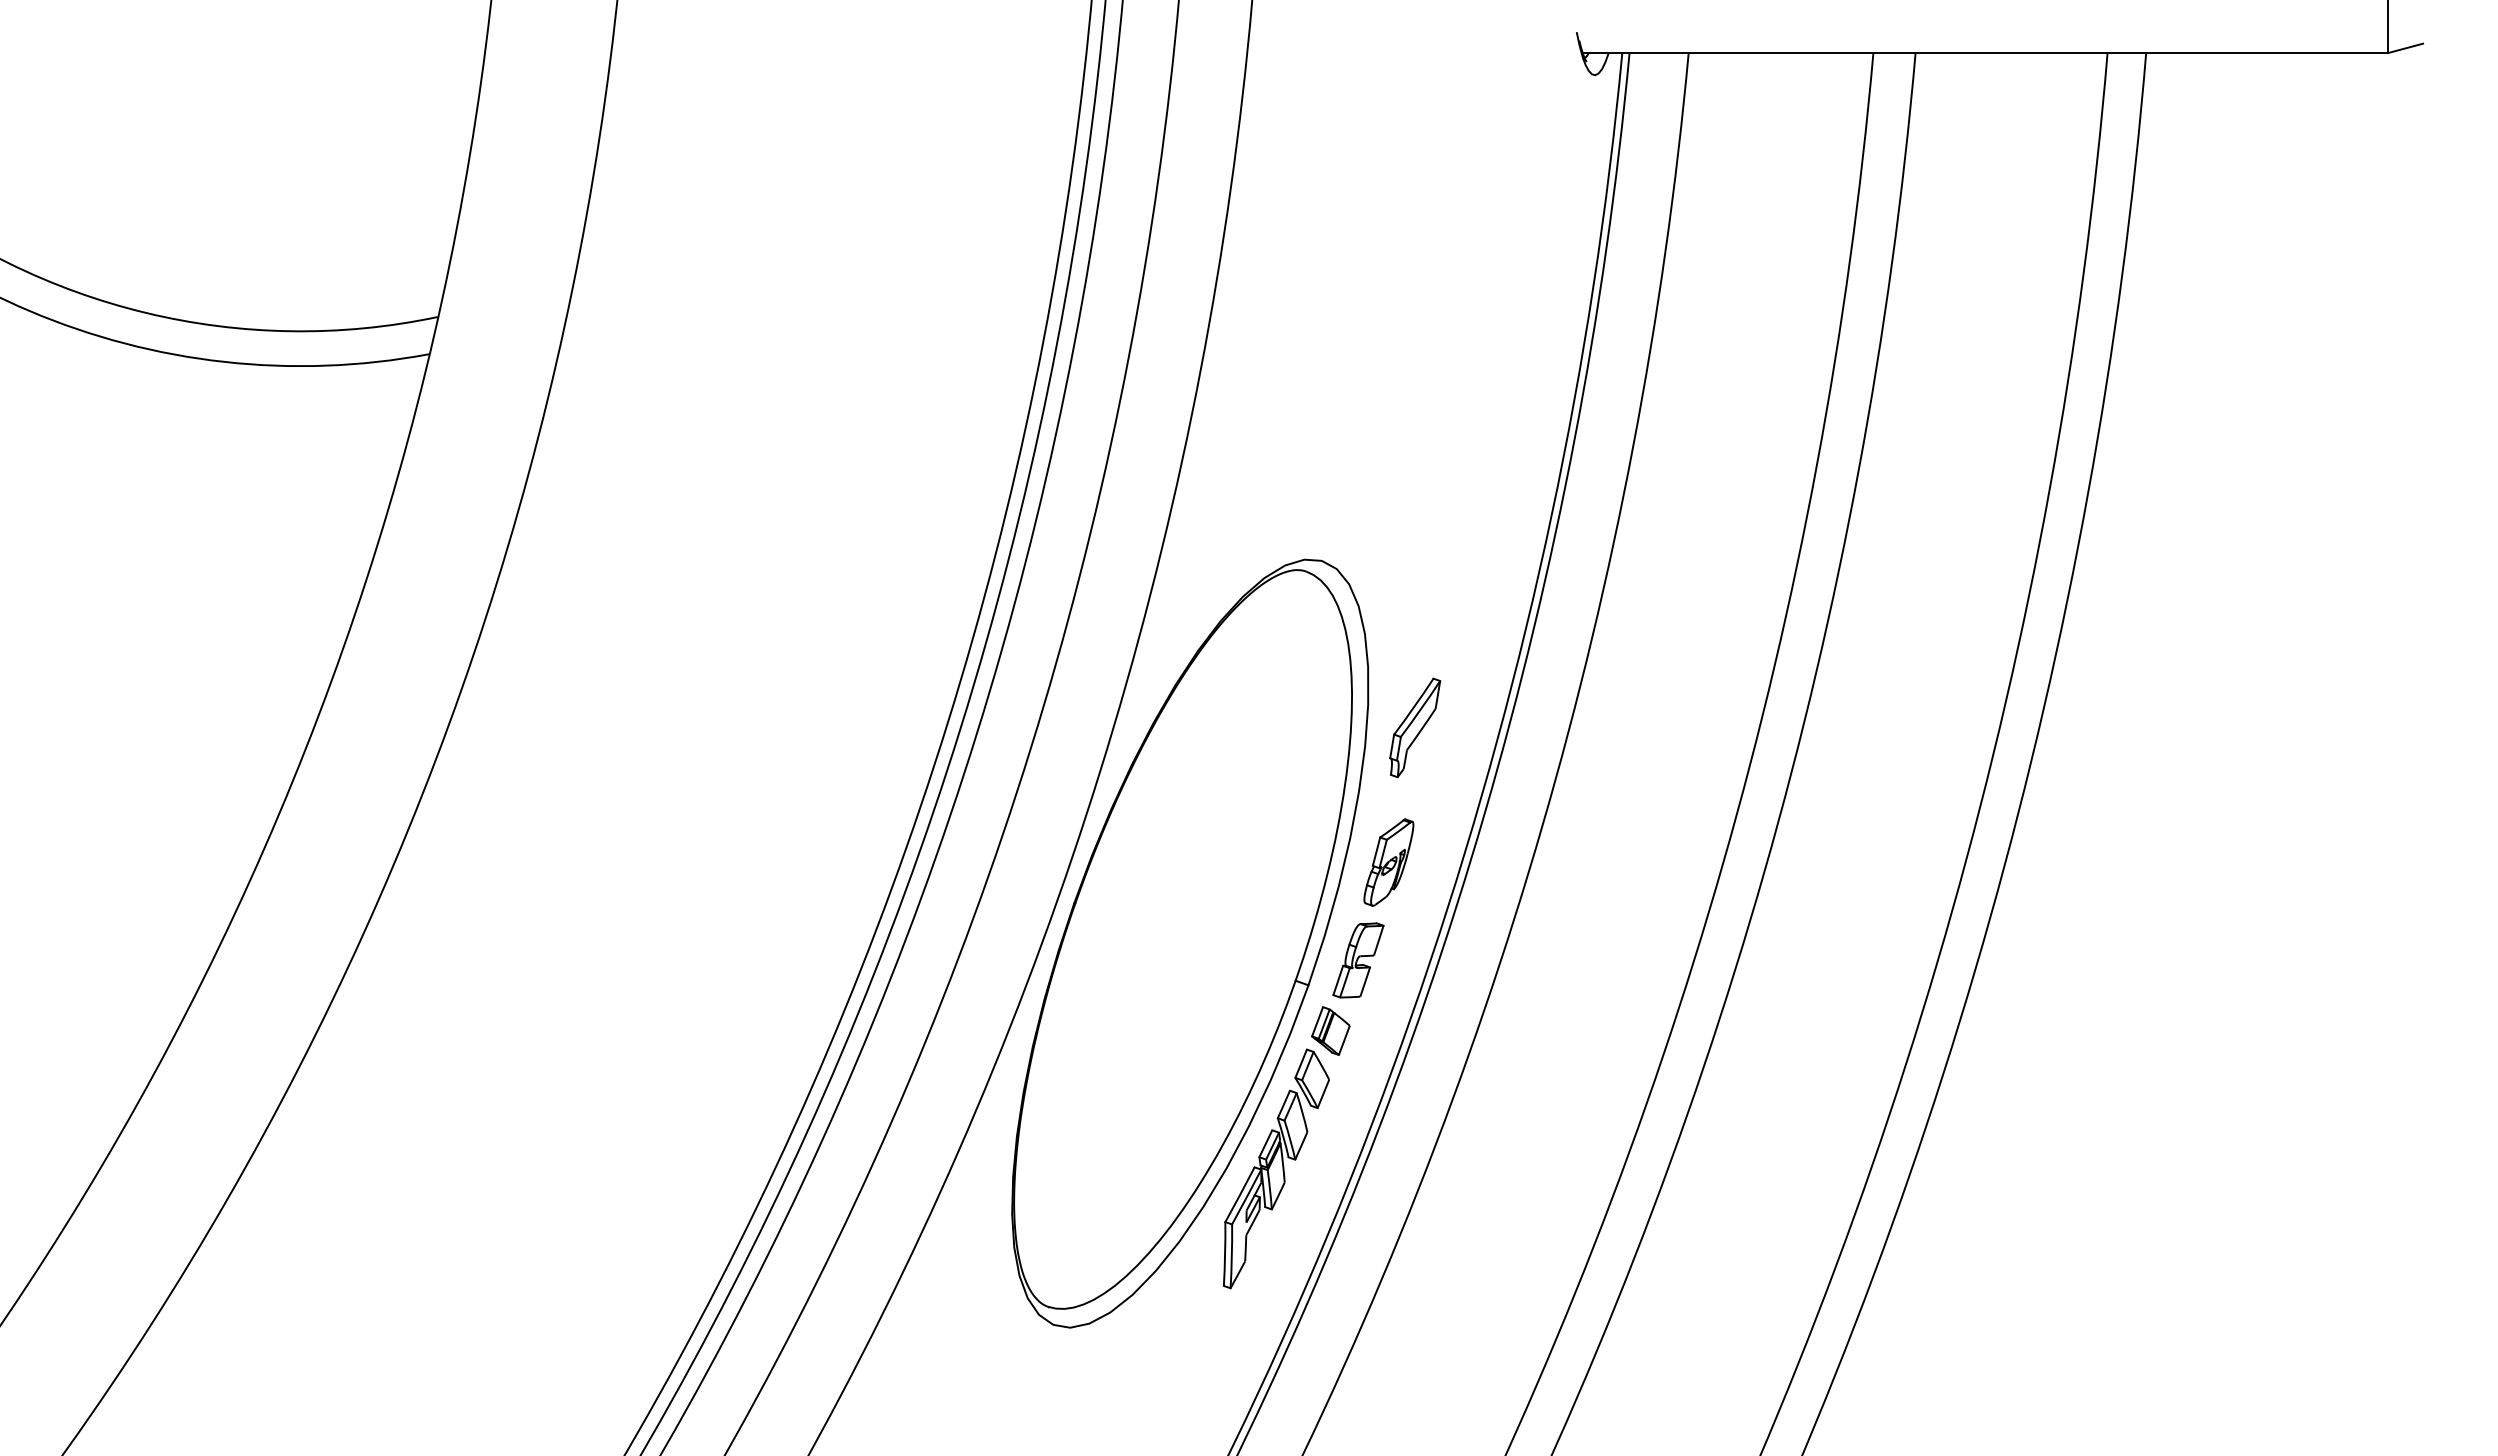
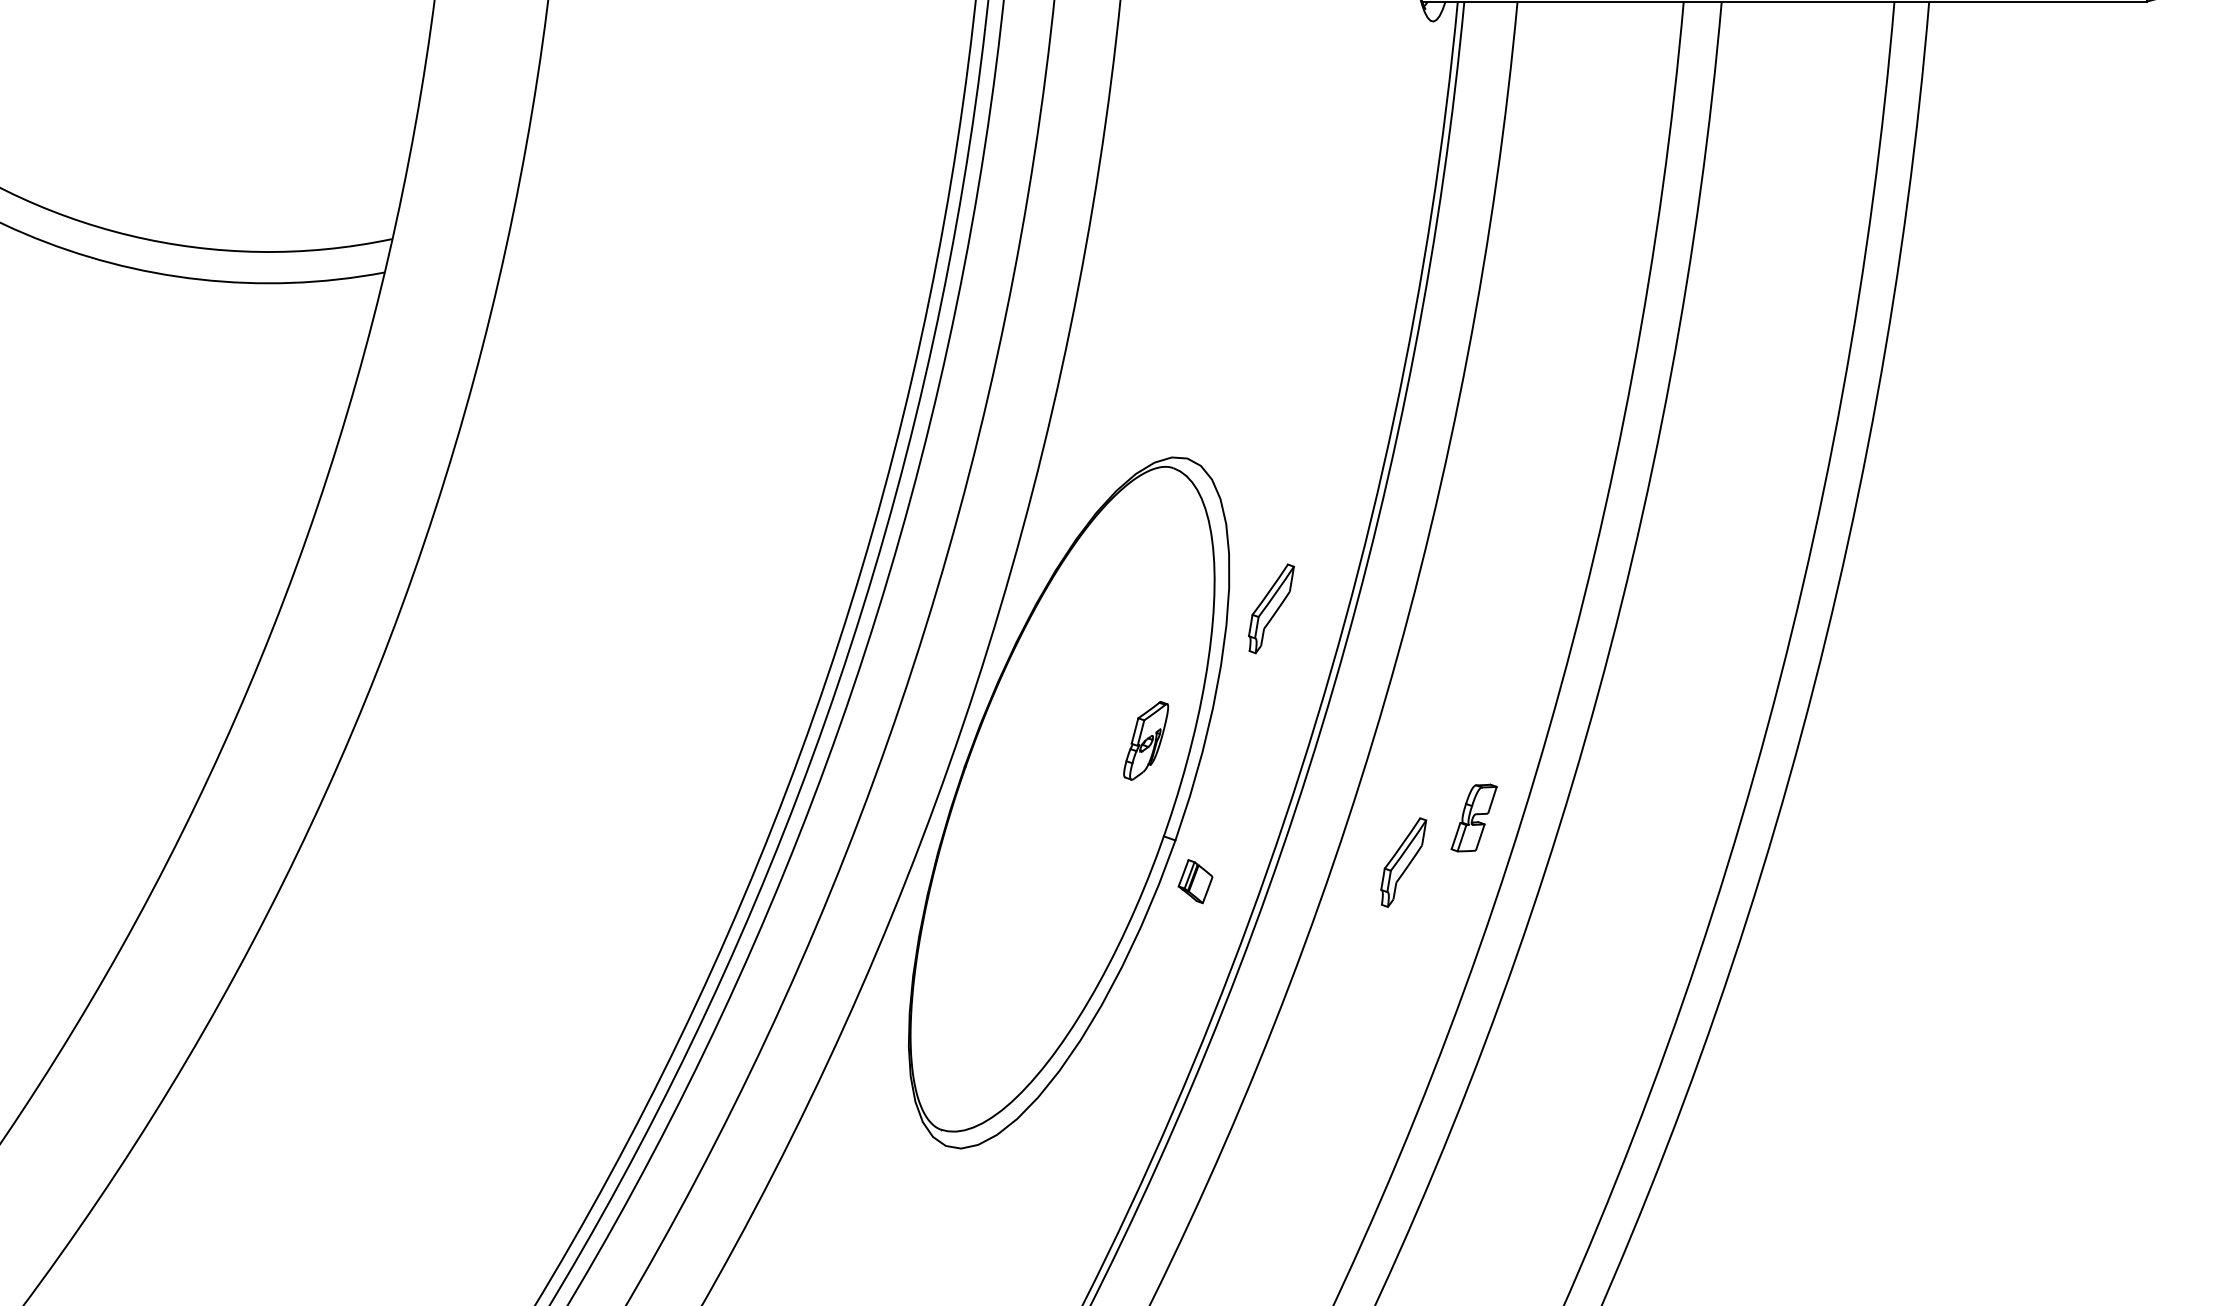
part: (1388, 862) -> (1145, 740), moved
part: (1358, 960) -> (1474, 818), moved
part: (1562, 1009) -> (1404, 862), added
part: (1275, 1168) -> (1145, 1005), removed

